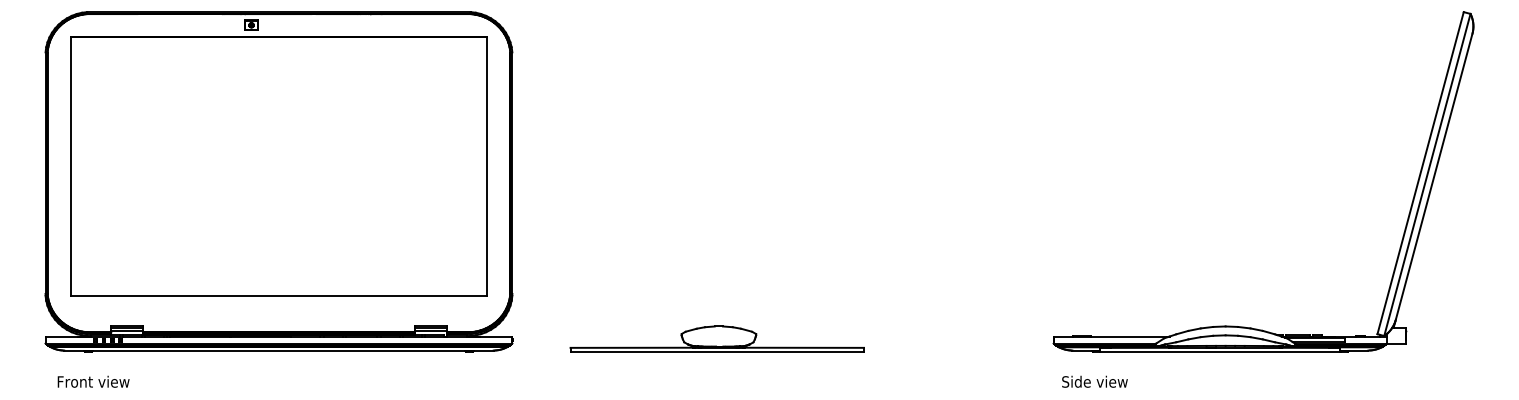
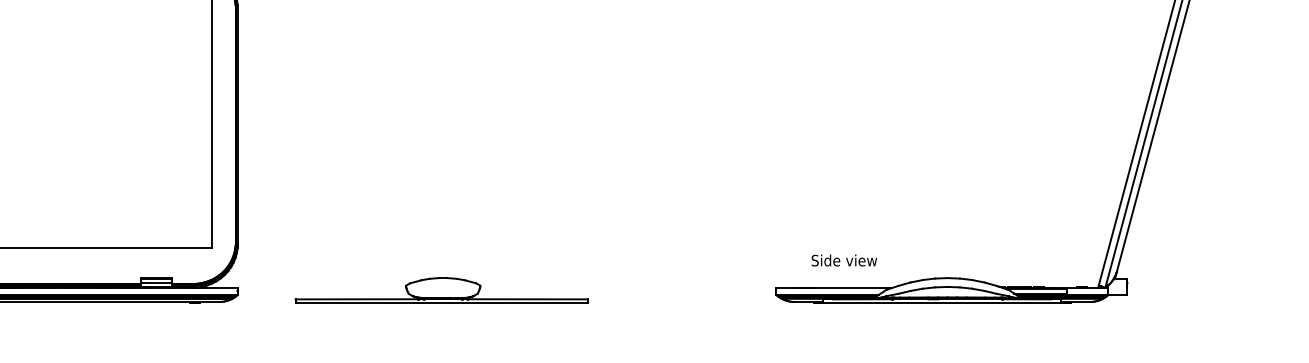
text: (1094, 381) -> (843, 260), moved

